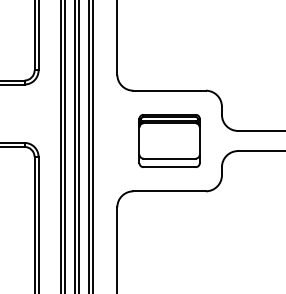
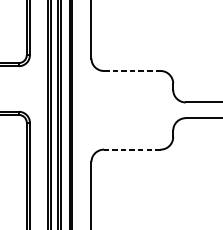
line: (170, 90) -> (132, 70), solid -> dashed
part: (169, 140) -> (132, 109), removed
line: (169, 191) -> (132, 149), solid -> dashed

